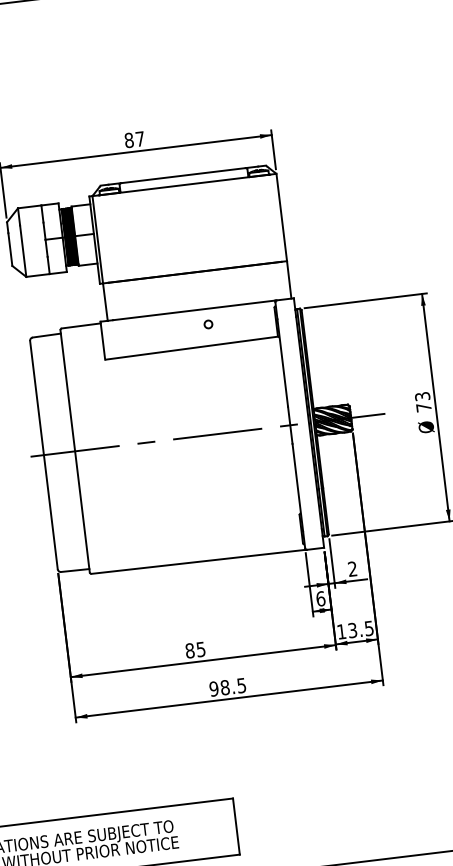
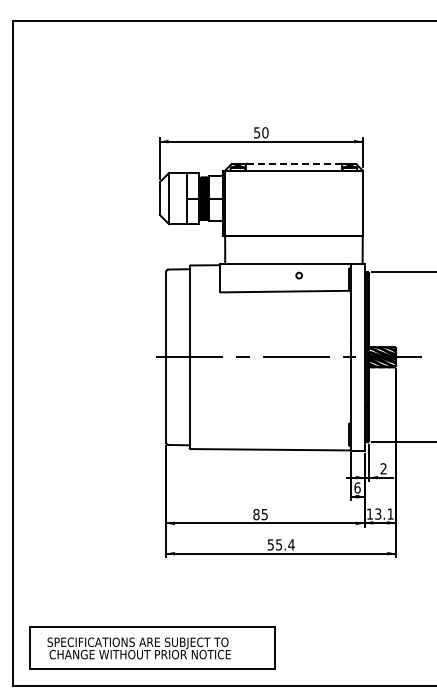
text: (134, 139) -> (261, 132), 87 -> 50
line: (182, 175) -> (293, 163), solid -> dashed
text: (369, 627) -> (390, 513), 13.5 -> 13.1
text: (226, 686) -> (280, 544), 98.5 -> 55.4

